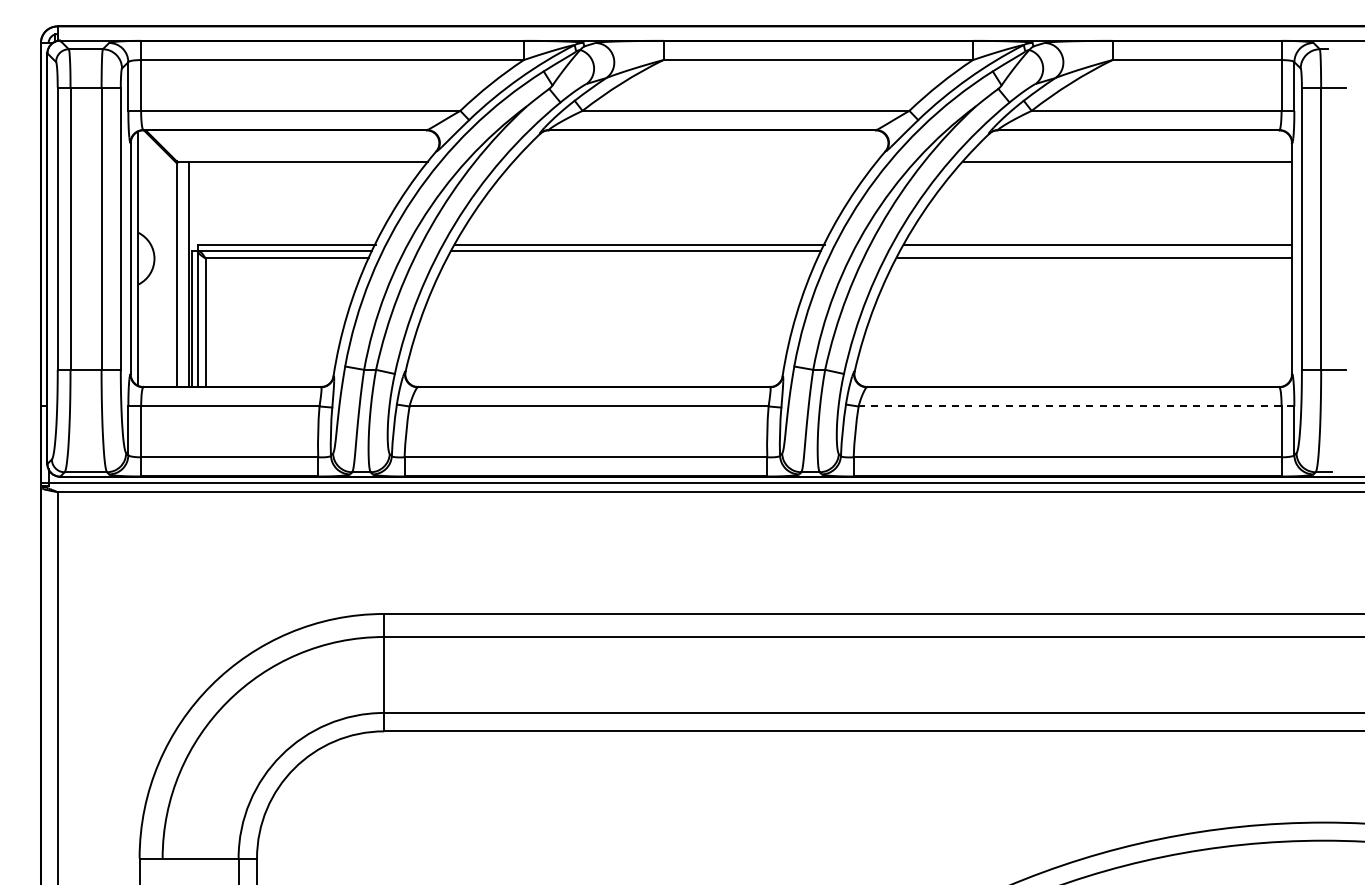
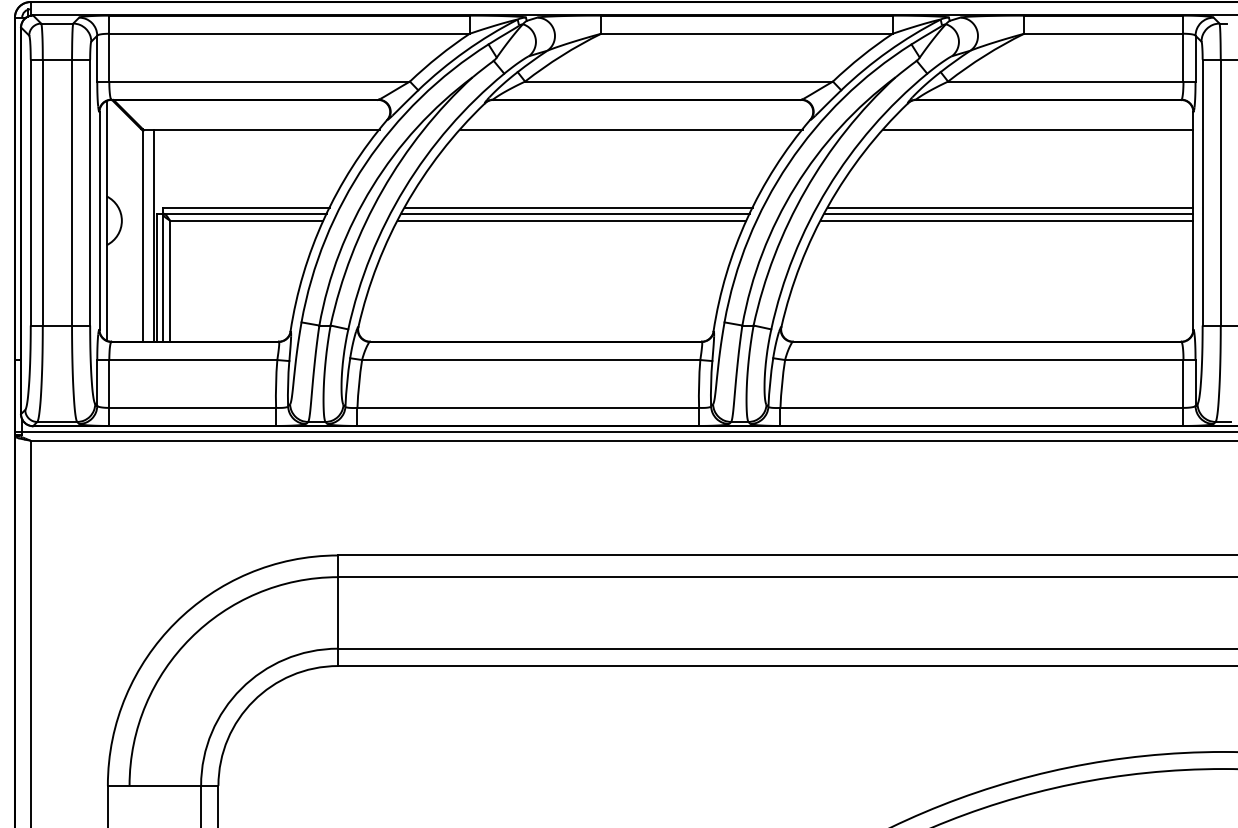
line: (695, 162) -> (631, 130), added
line: (1095, 250) -> (1008, 213), added
line: (632, 258) -> (572, 220), added
line: (1076, 406) -> (990, 360), dashed -> solid

